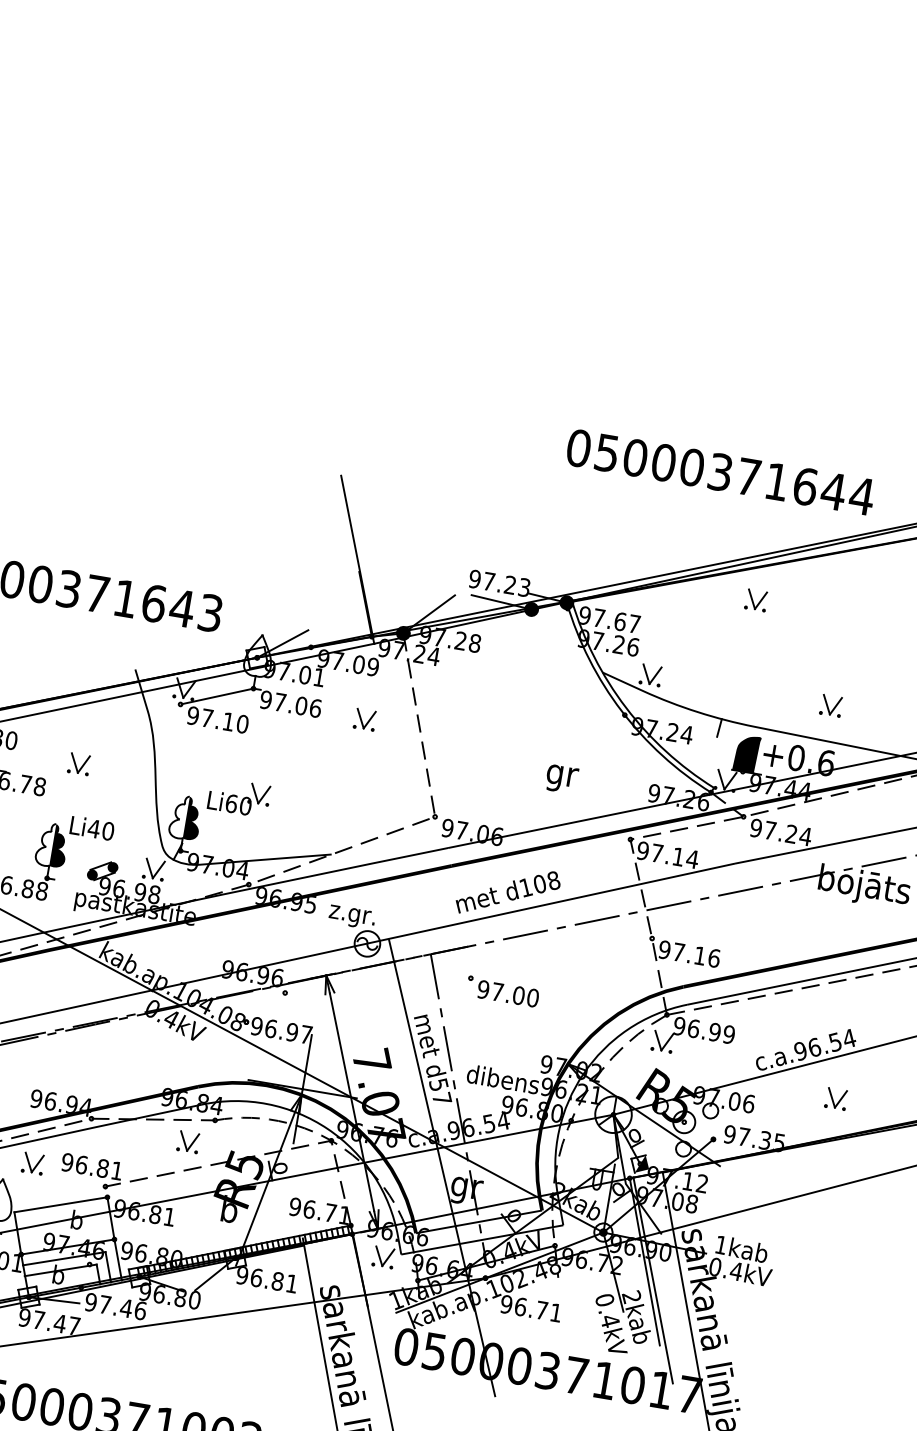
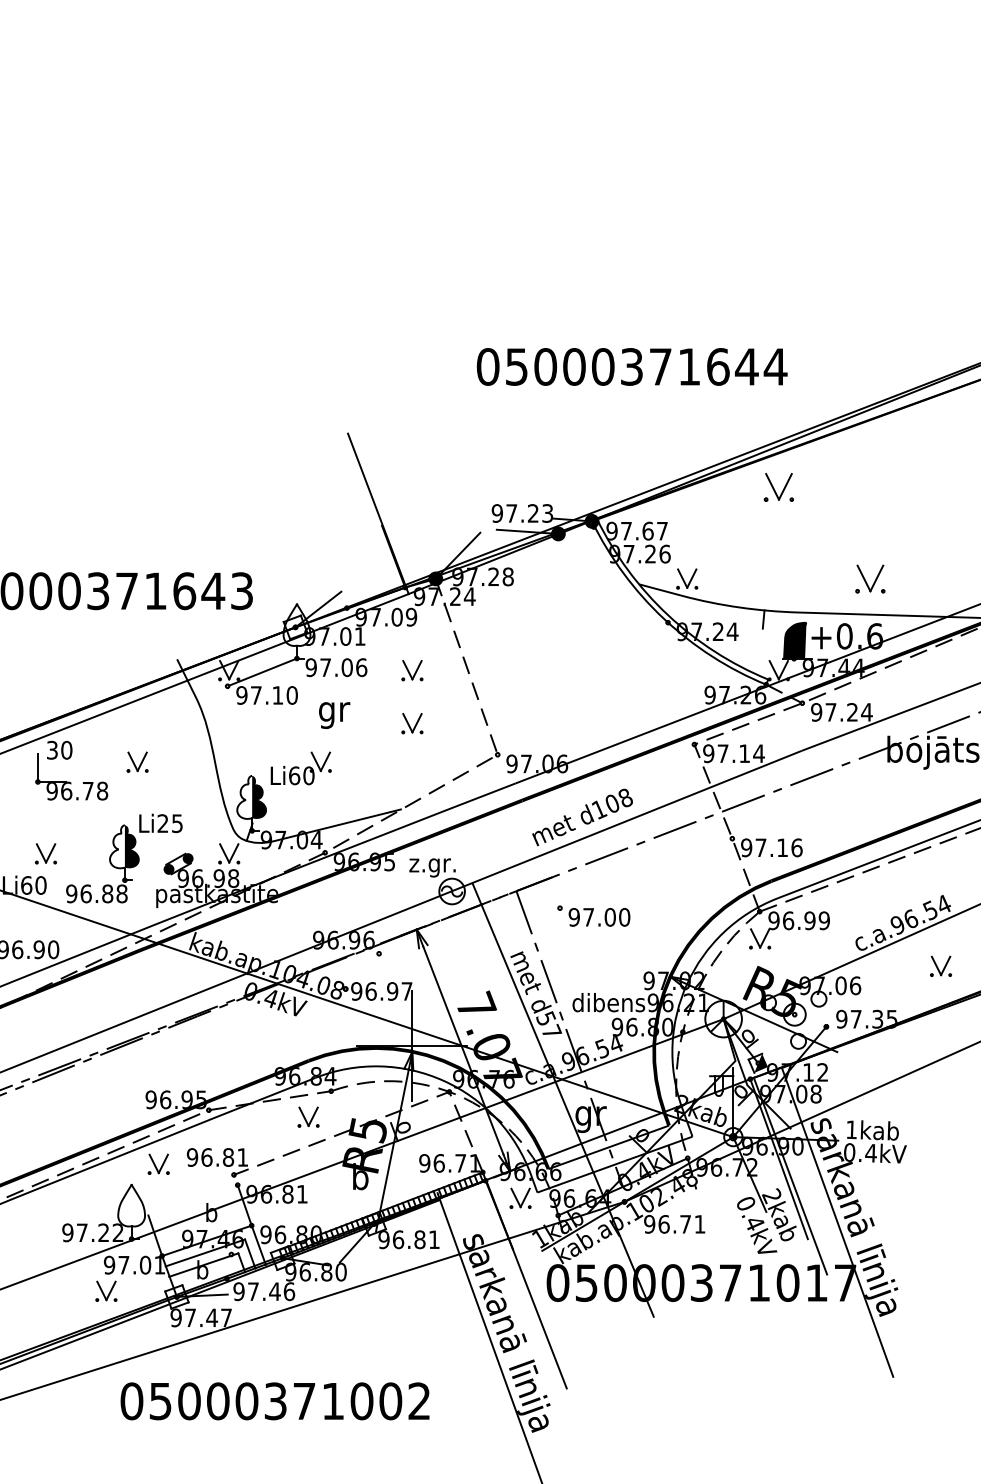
text: (720, 471) -> (631, 366), moved
part: (756, 600) -> (778, 487), size x1.4
part: (831, 705) -> (870, 578), size x1.4
part: (356, 771) -> (412, 723), added
text: (561, 779) -> (334, 715), moved
text: (101, 830) -> (170, 823), Li40 -> Li25
text: (86, 1106) -> (201, 1099), 96.94 -> 96.95
line: (60, 1204) -> (192, 1200), removed

